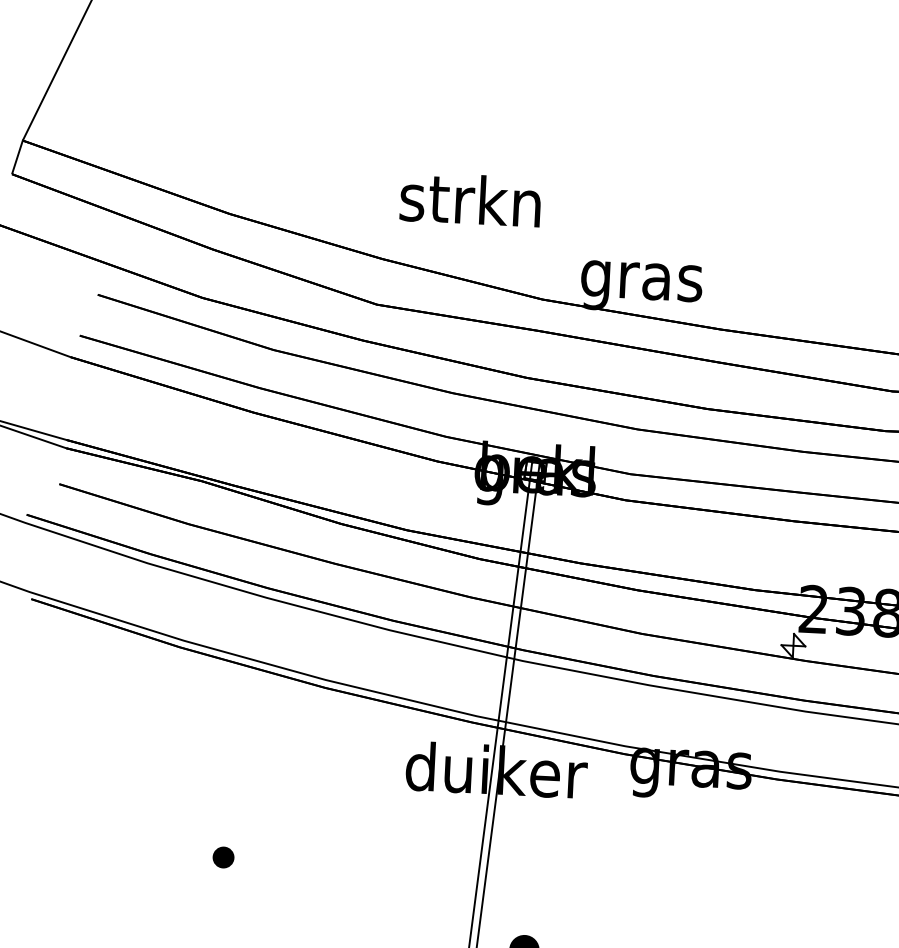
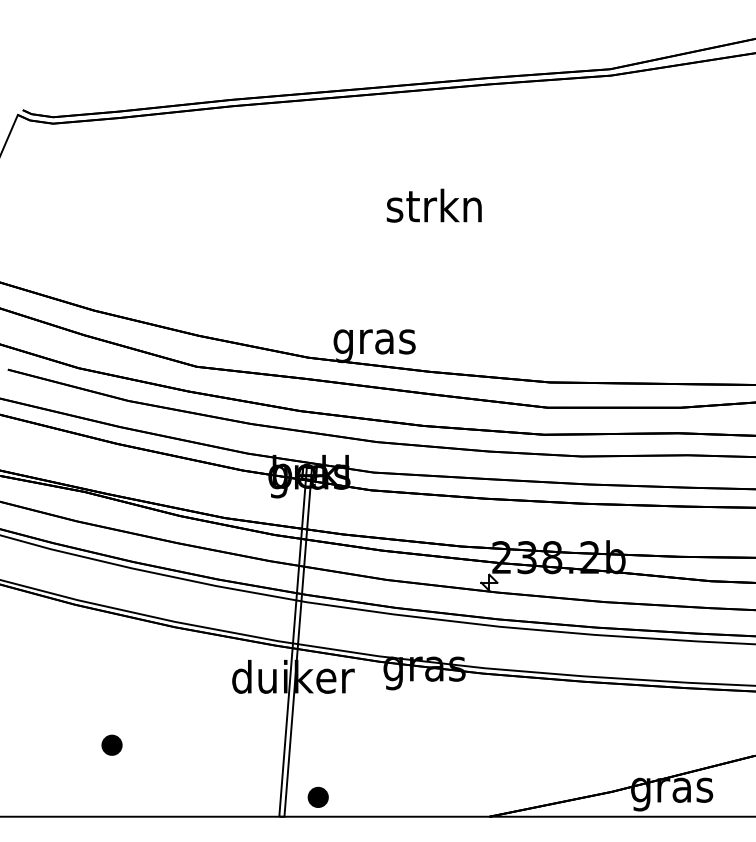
text: (469, 199) -> (433, 205), moved
part: (222, 856) -> (111, 744), size x1.43

